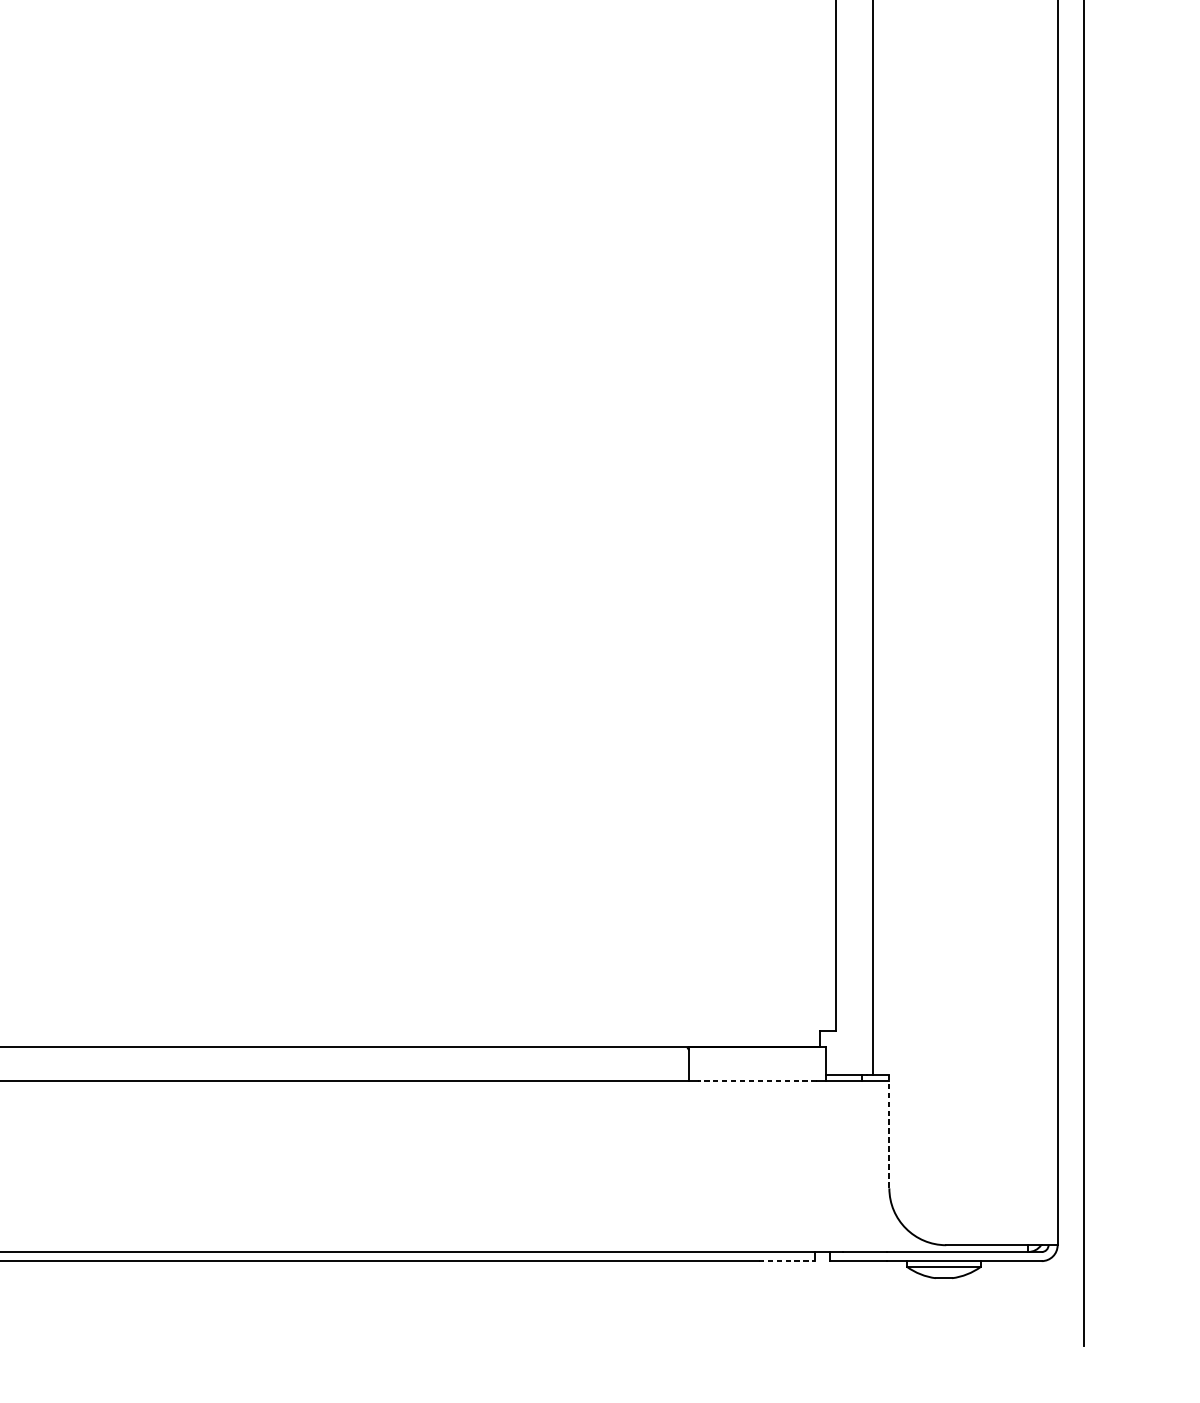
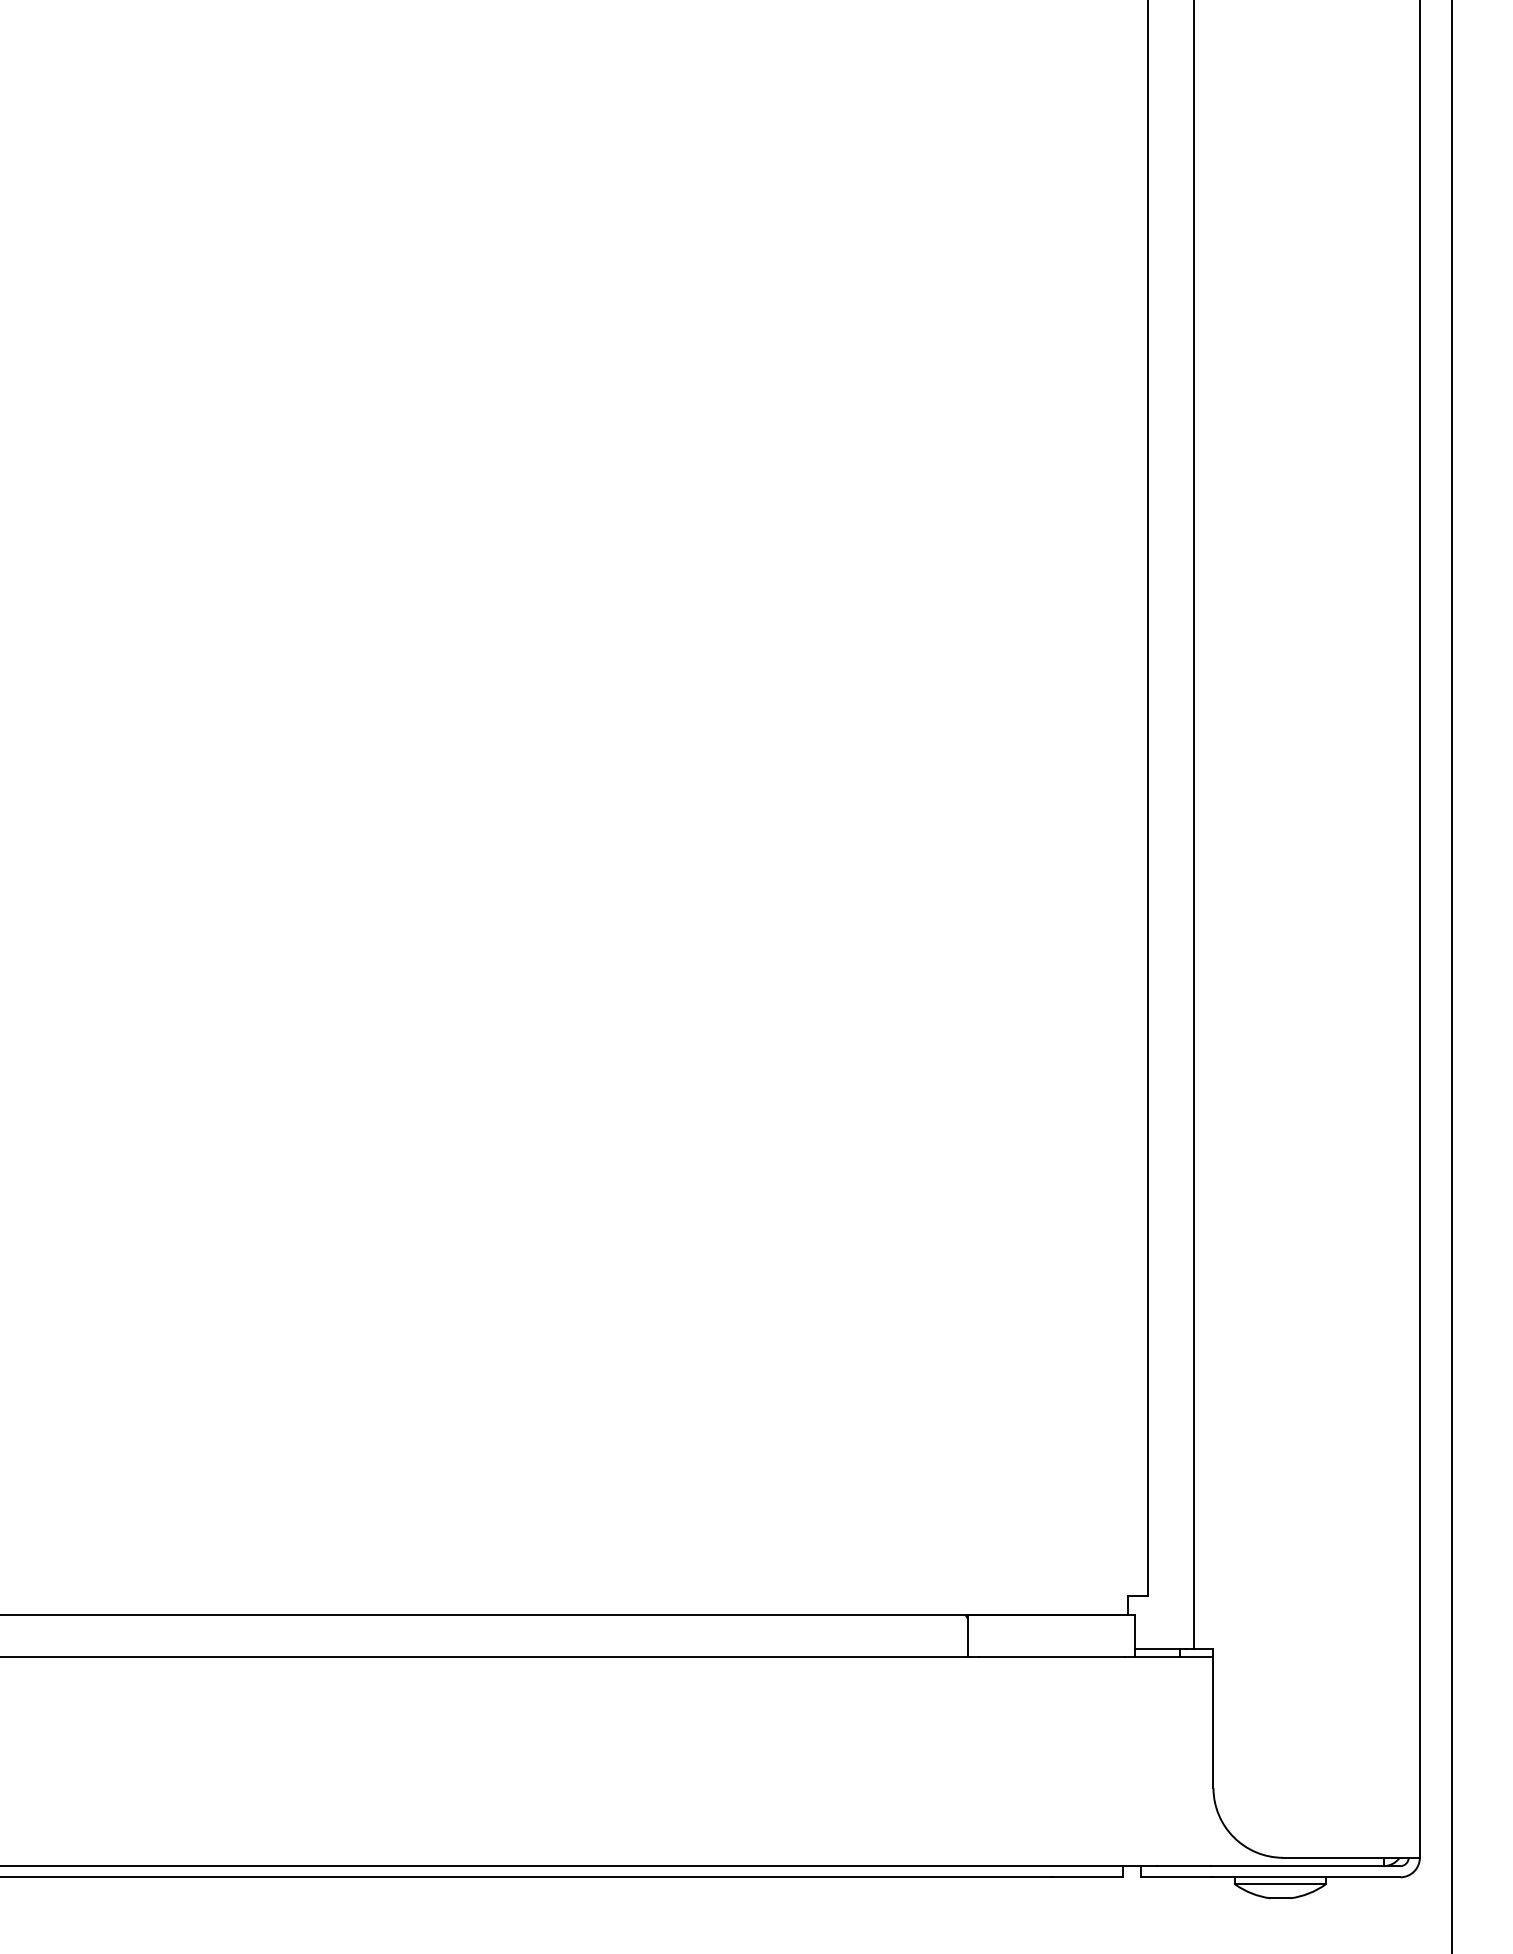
line: (757, 1081) -> (1051, 1657), dashed -> solid
line: (889, 1131) -> (1213, 1718), dashed -> solid
line: (786, 1261) -> (1087, 1877), dashed -> solid

